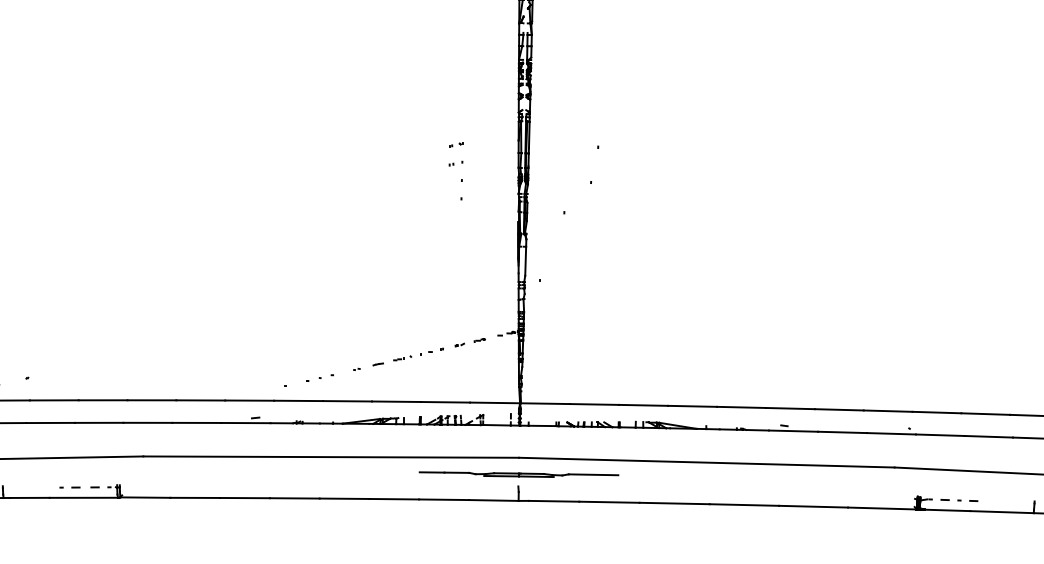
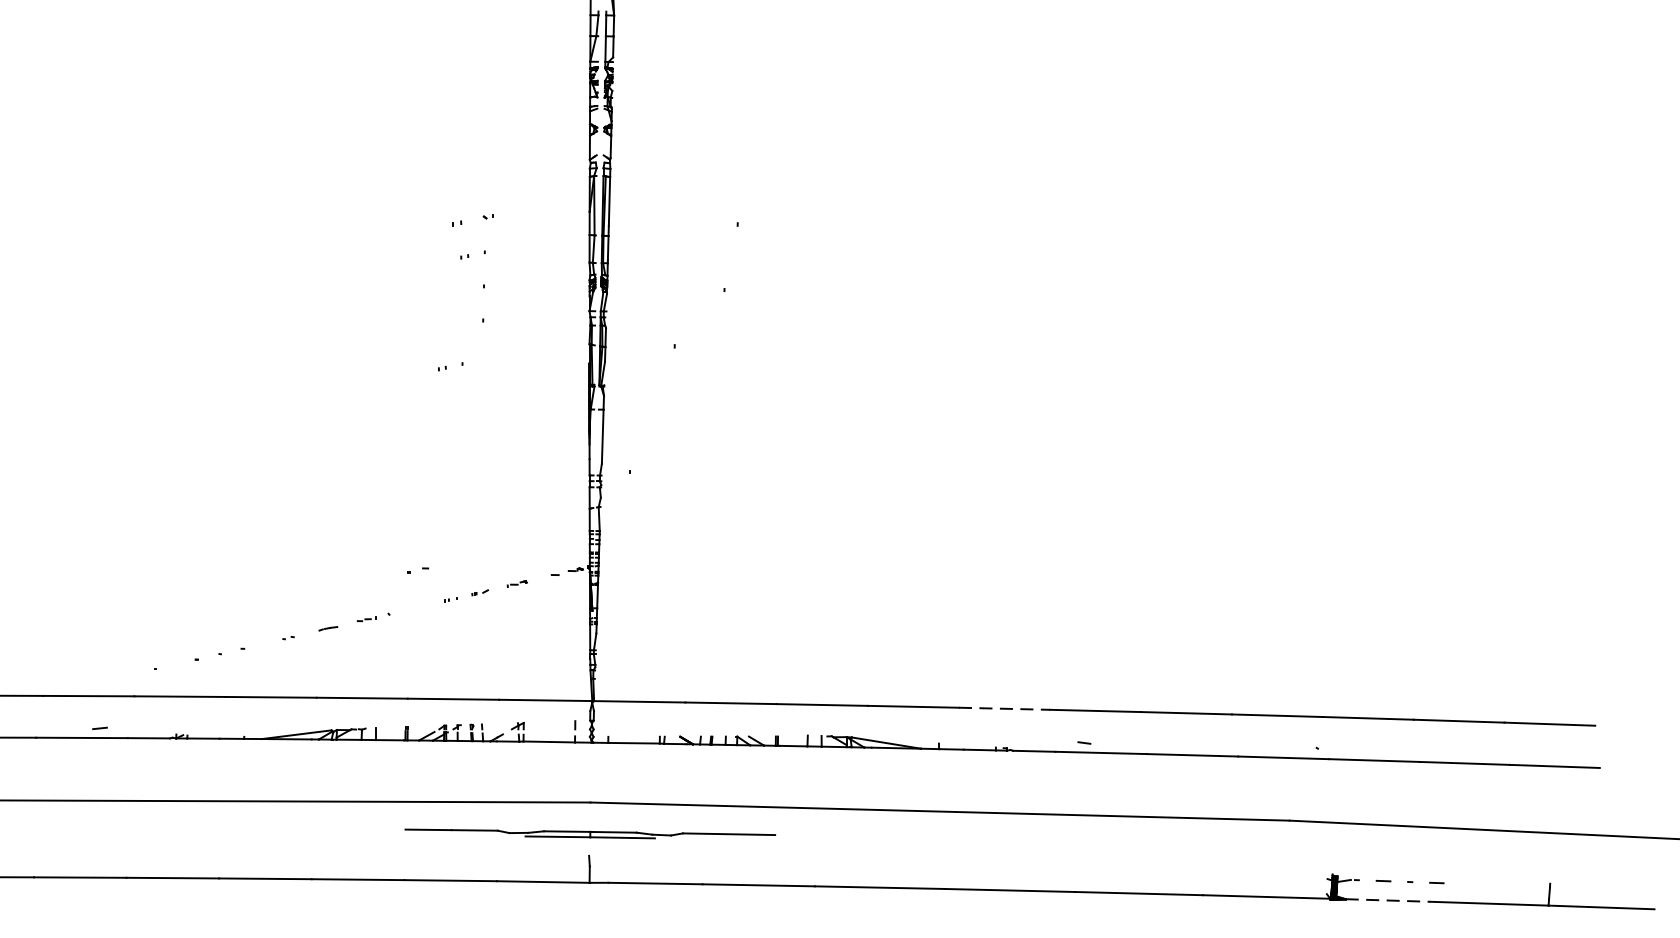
part: (456, 144) -> (473, 219), size x1.6
part: (443, 223) -> (449, 366), added
part: (426, 353) -> (418, 571), moved
line: (742, 407) -> (1006, 708), solid -> dashed
line: (947, 510) -> (1387, 900), solid -> dashed

